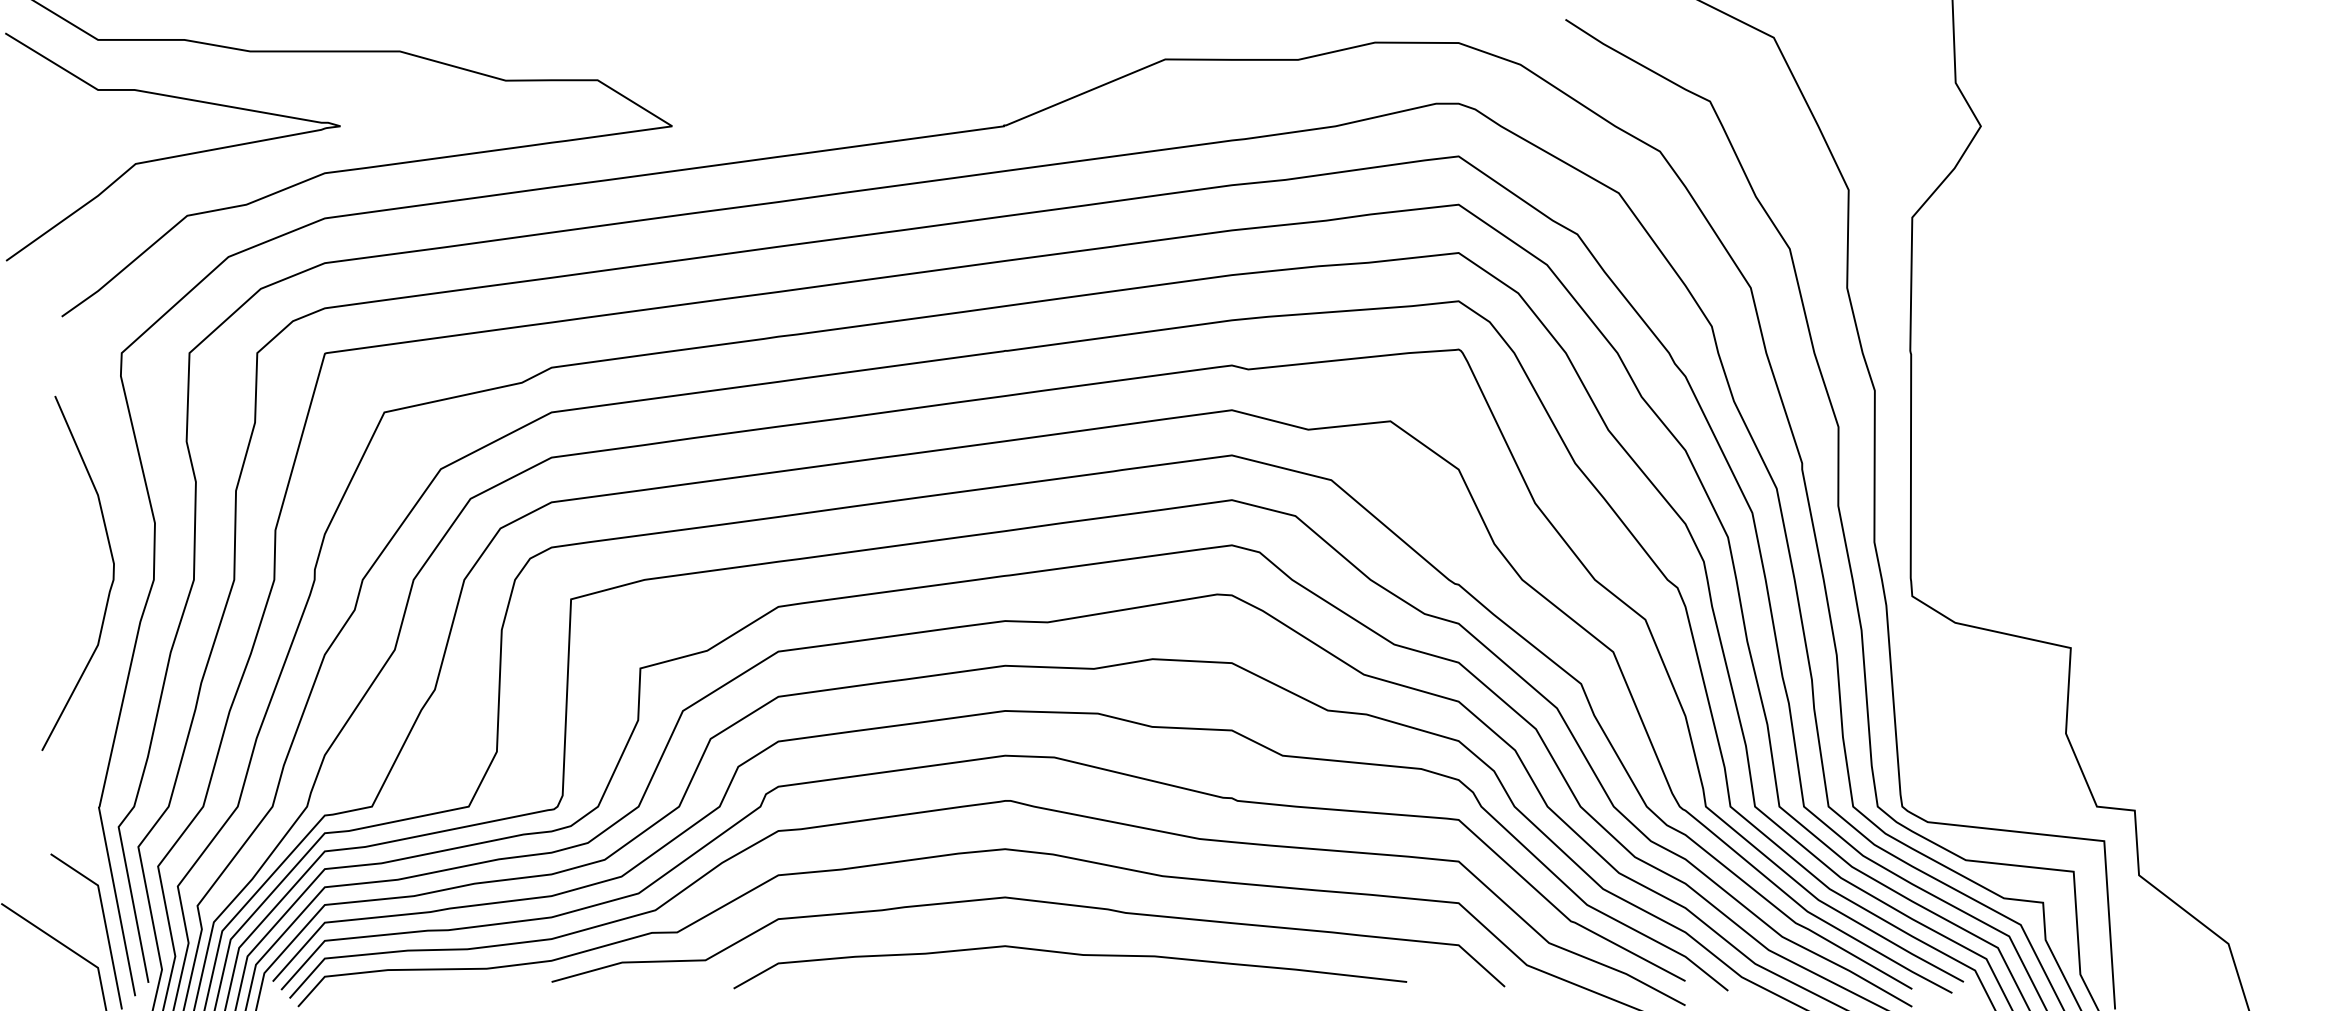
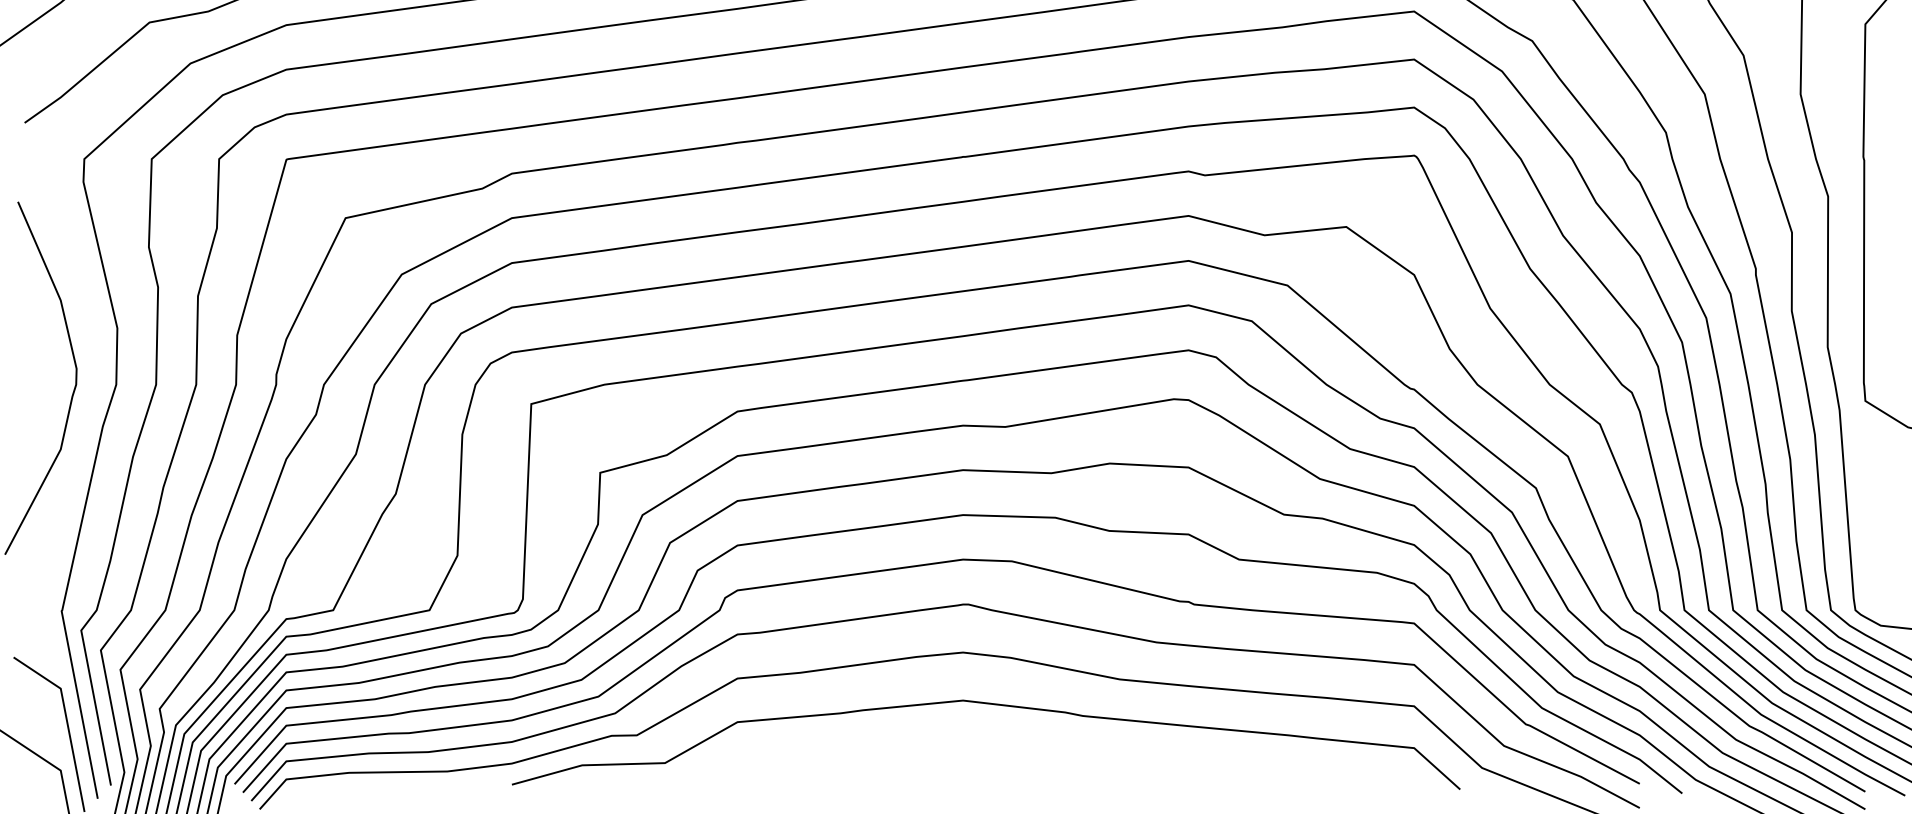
curve: (1070, 954) -> (1028, 757), removed

